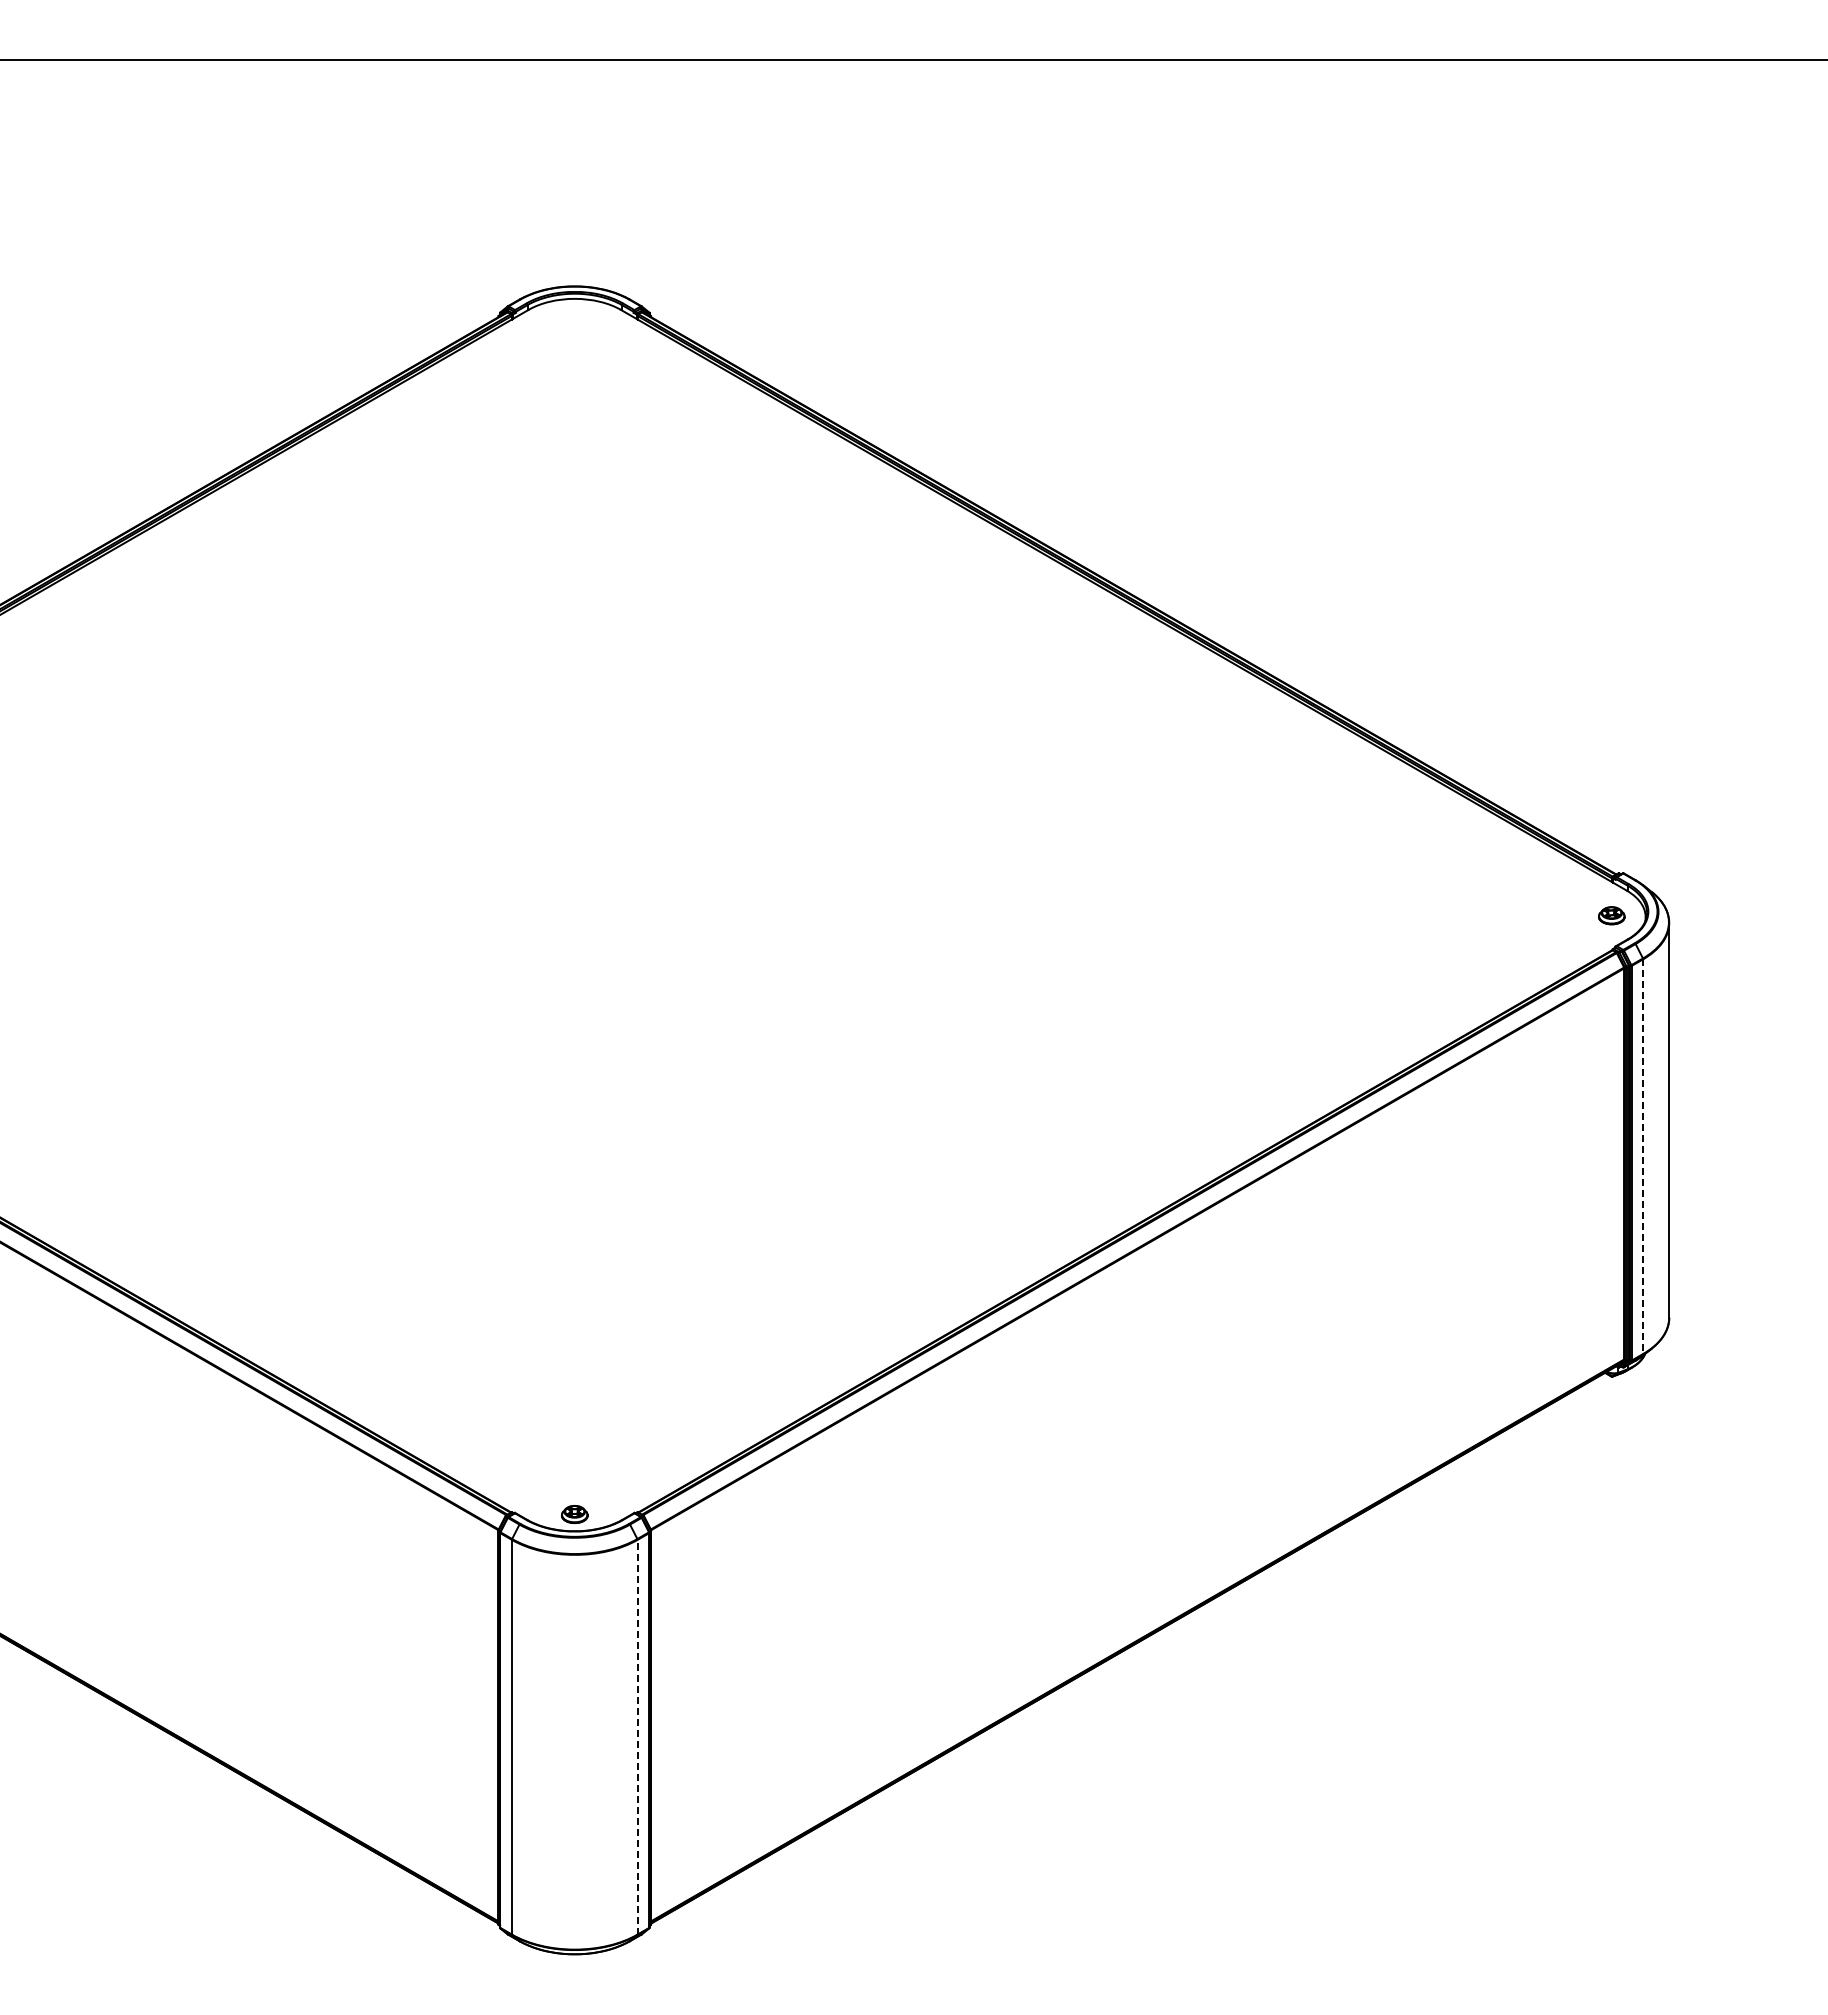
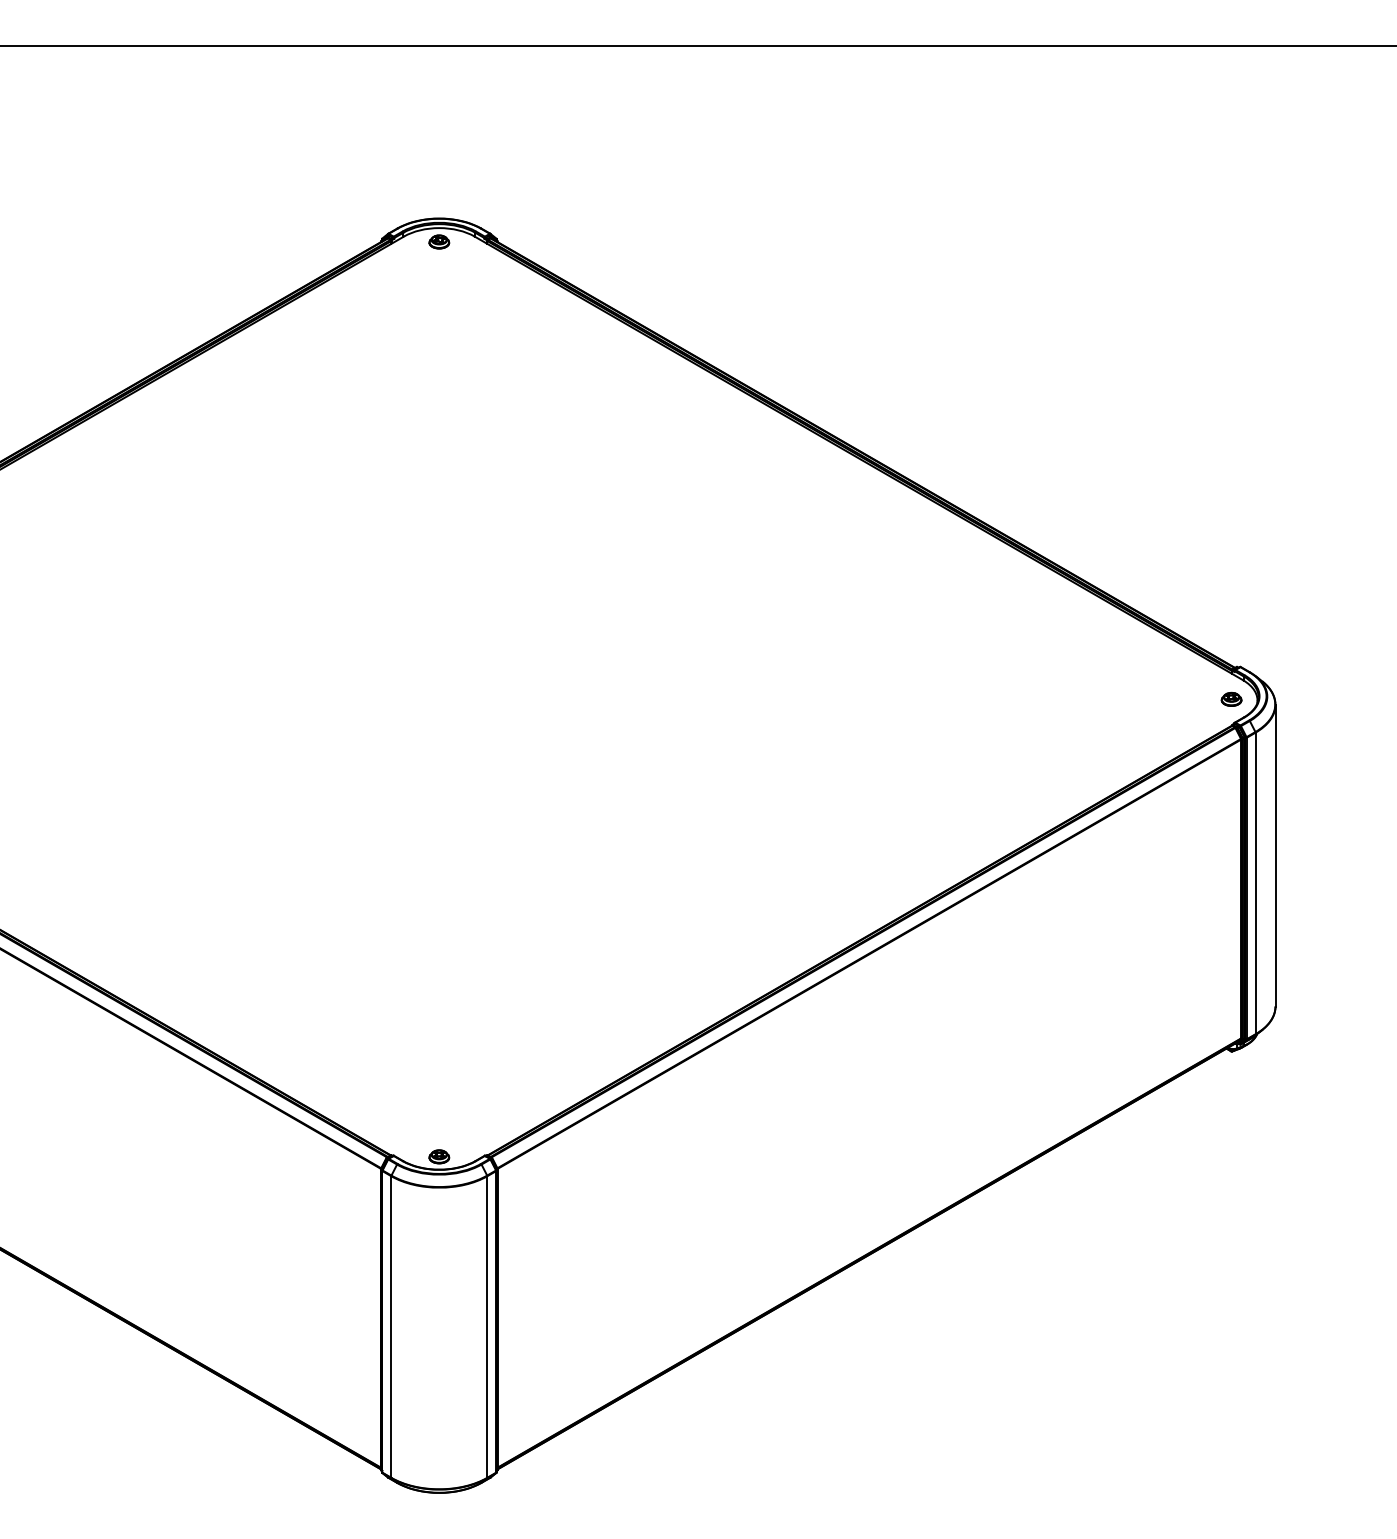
part: (574, 316) -> (439, 241), added
line: (1643, 1157) -> (1255, 884), dashed -> solid
line: (637, 1736) -> (487, 1326), dashed -> solid

